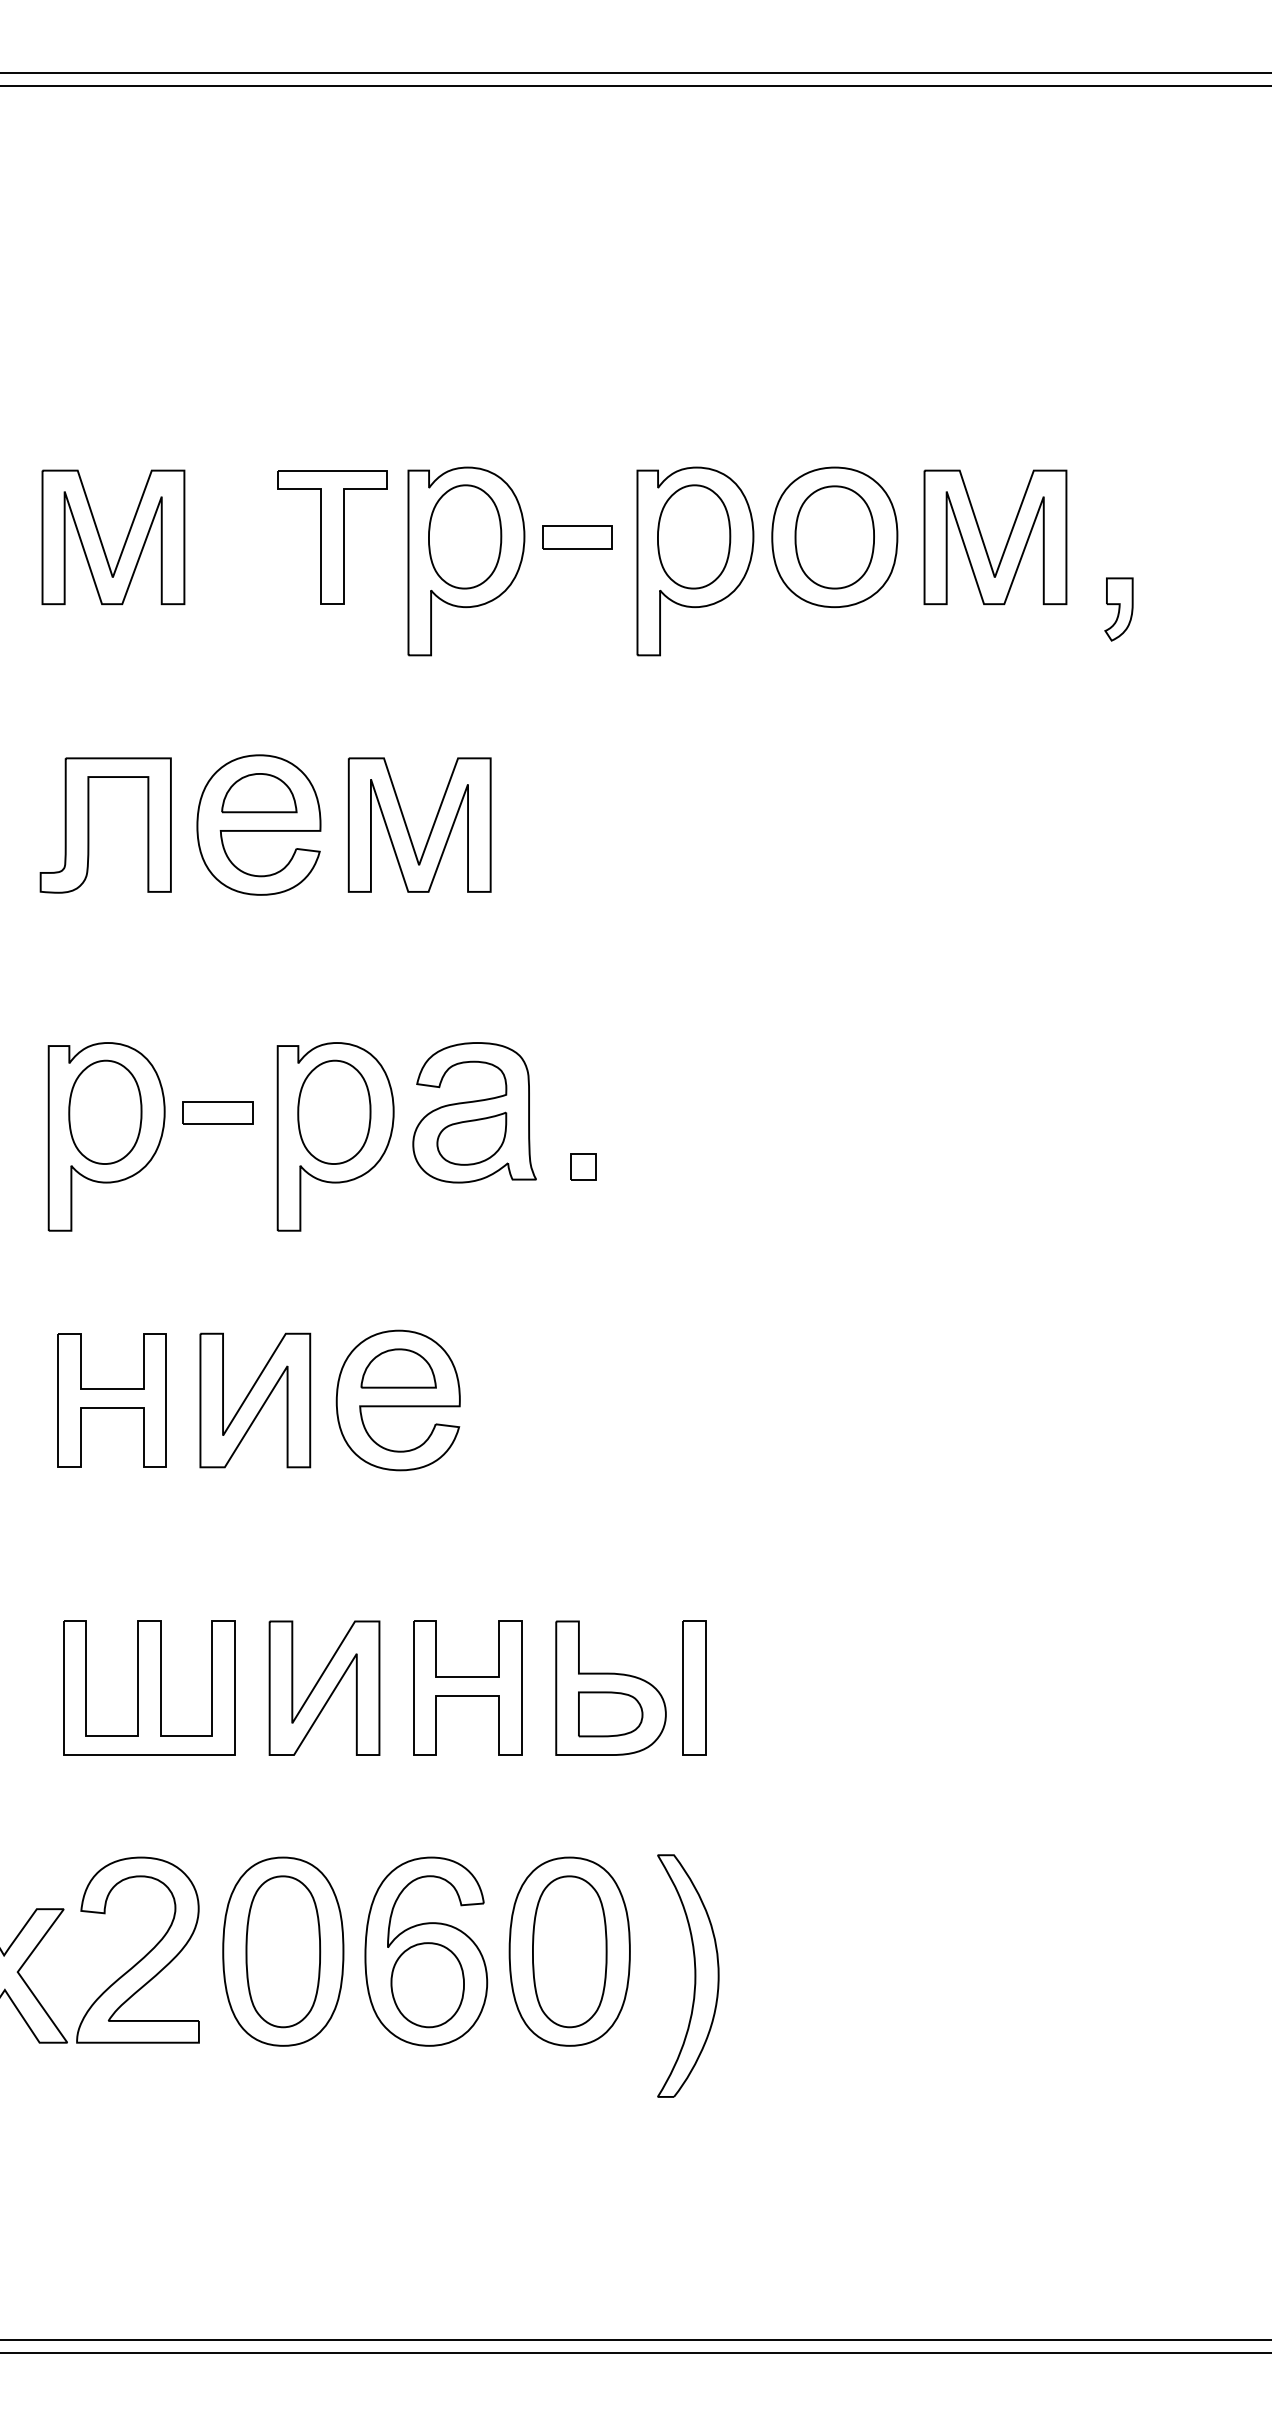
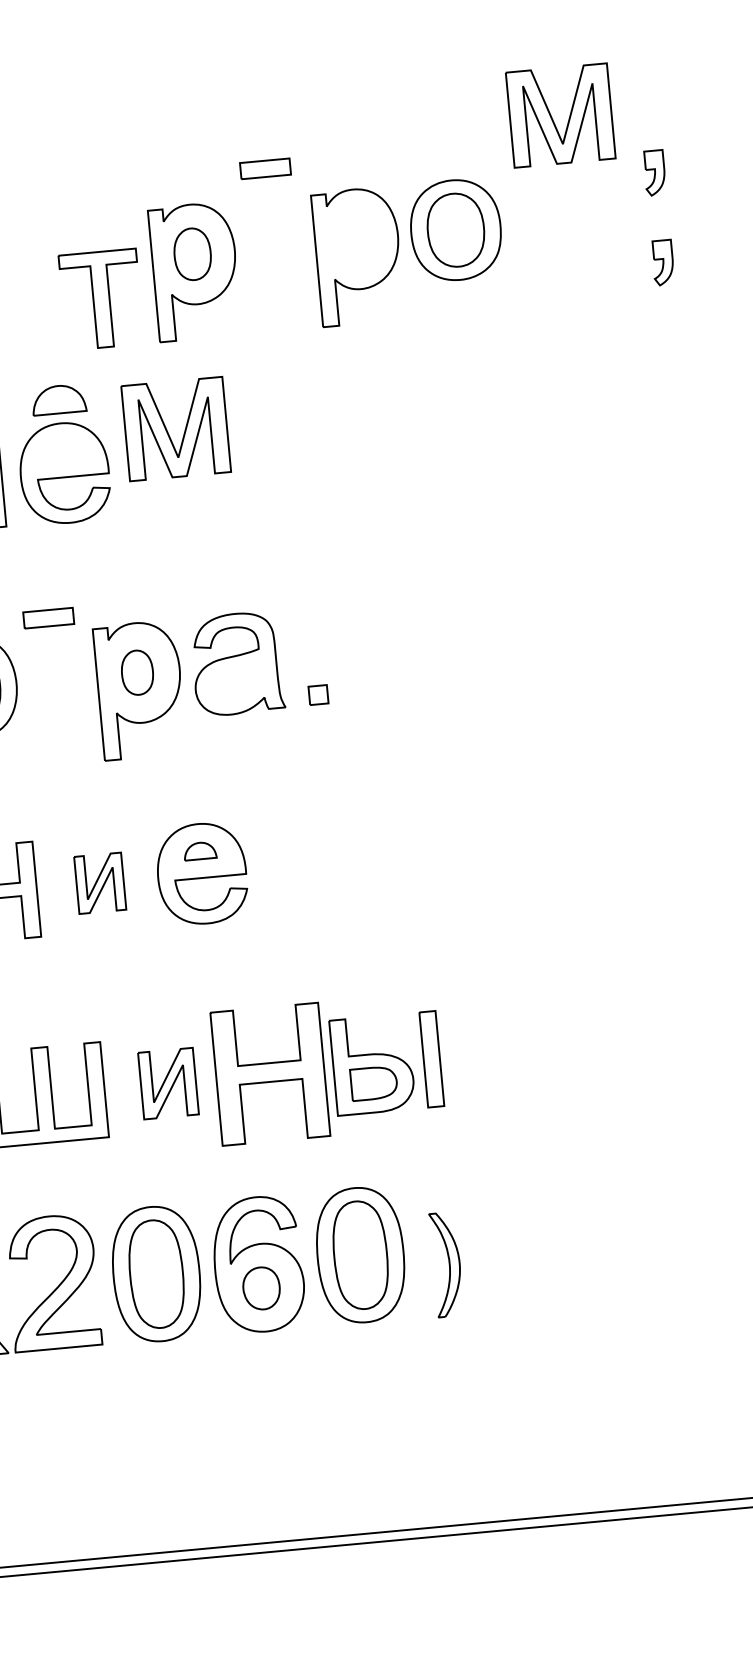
part: (1118, 483) -> (654, 173), added
part: (465, 536) -> (192, 253), size x0.7
part: (694, 536) -> (355, 238), removed
part: (332, 537) -> (101, 299), moved
part: (577, 537) -> (265, 168), moved
part: (984, 542) -> (553, 119), moved
part: (259, 793) -> (59, 400), moved
part: (408, 829) -> (168, 432), moved
part: (334, 1111) -> (137, 672), size x0.6
part: (217, 1112) -> (48, 617), moved
part: (471, 1138) -> (236, 682), removed
part: (398, 1368) -> (200, 851), size x0.6
part: (255, 1400) -> (100, 883), size x0.6
part: (324, 1687) -> (168, 1083), size x0.7
part: (467, 1687) -> (270, 1073), size x1.4
part: (688, 1975) -> (446, 1264), size x0.6
part: (427, 1985) -> (261, 1288), size x0.7

